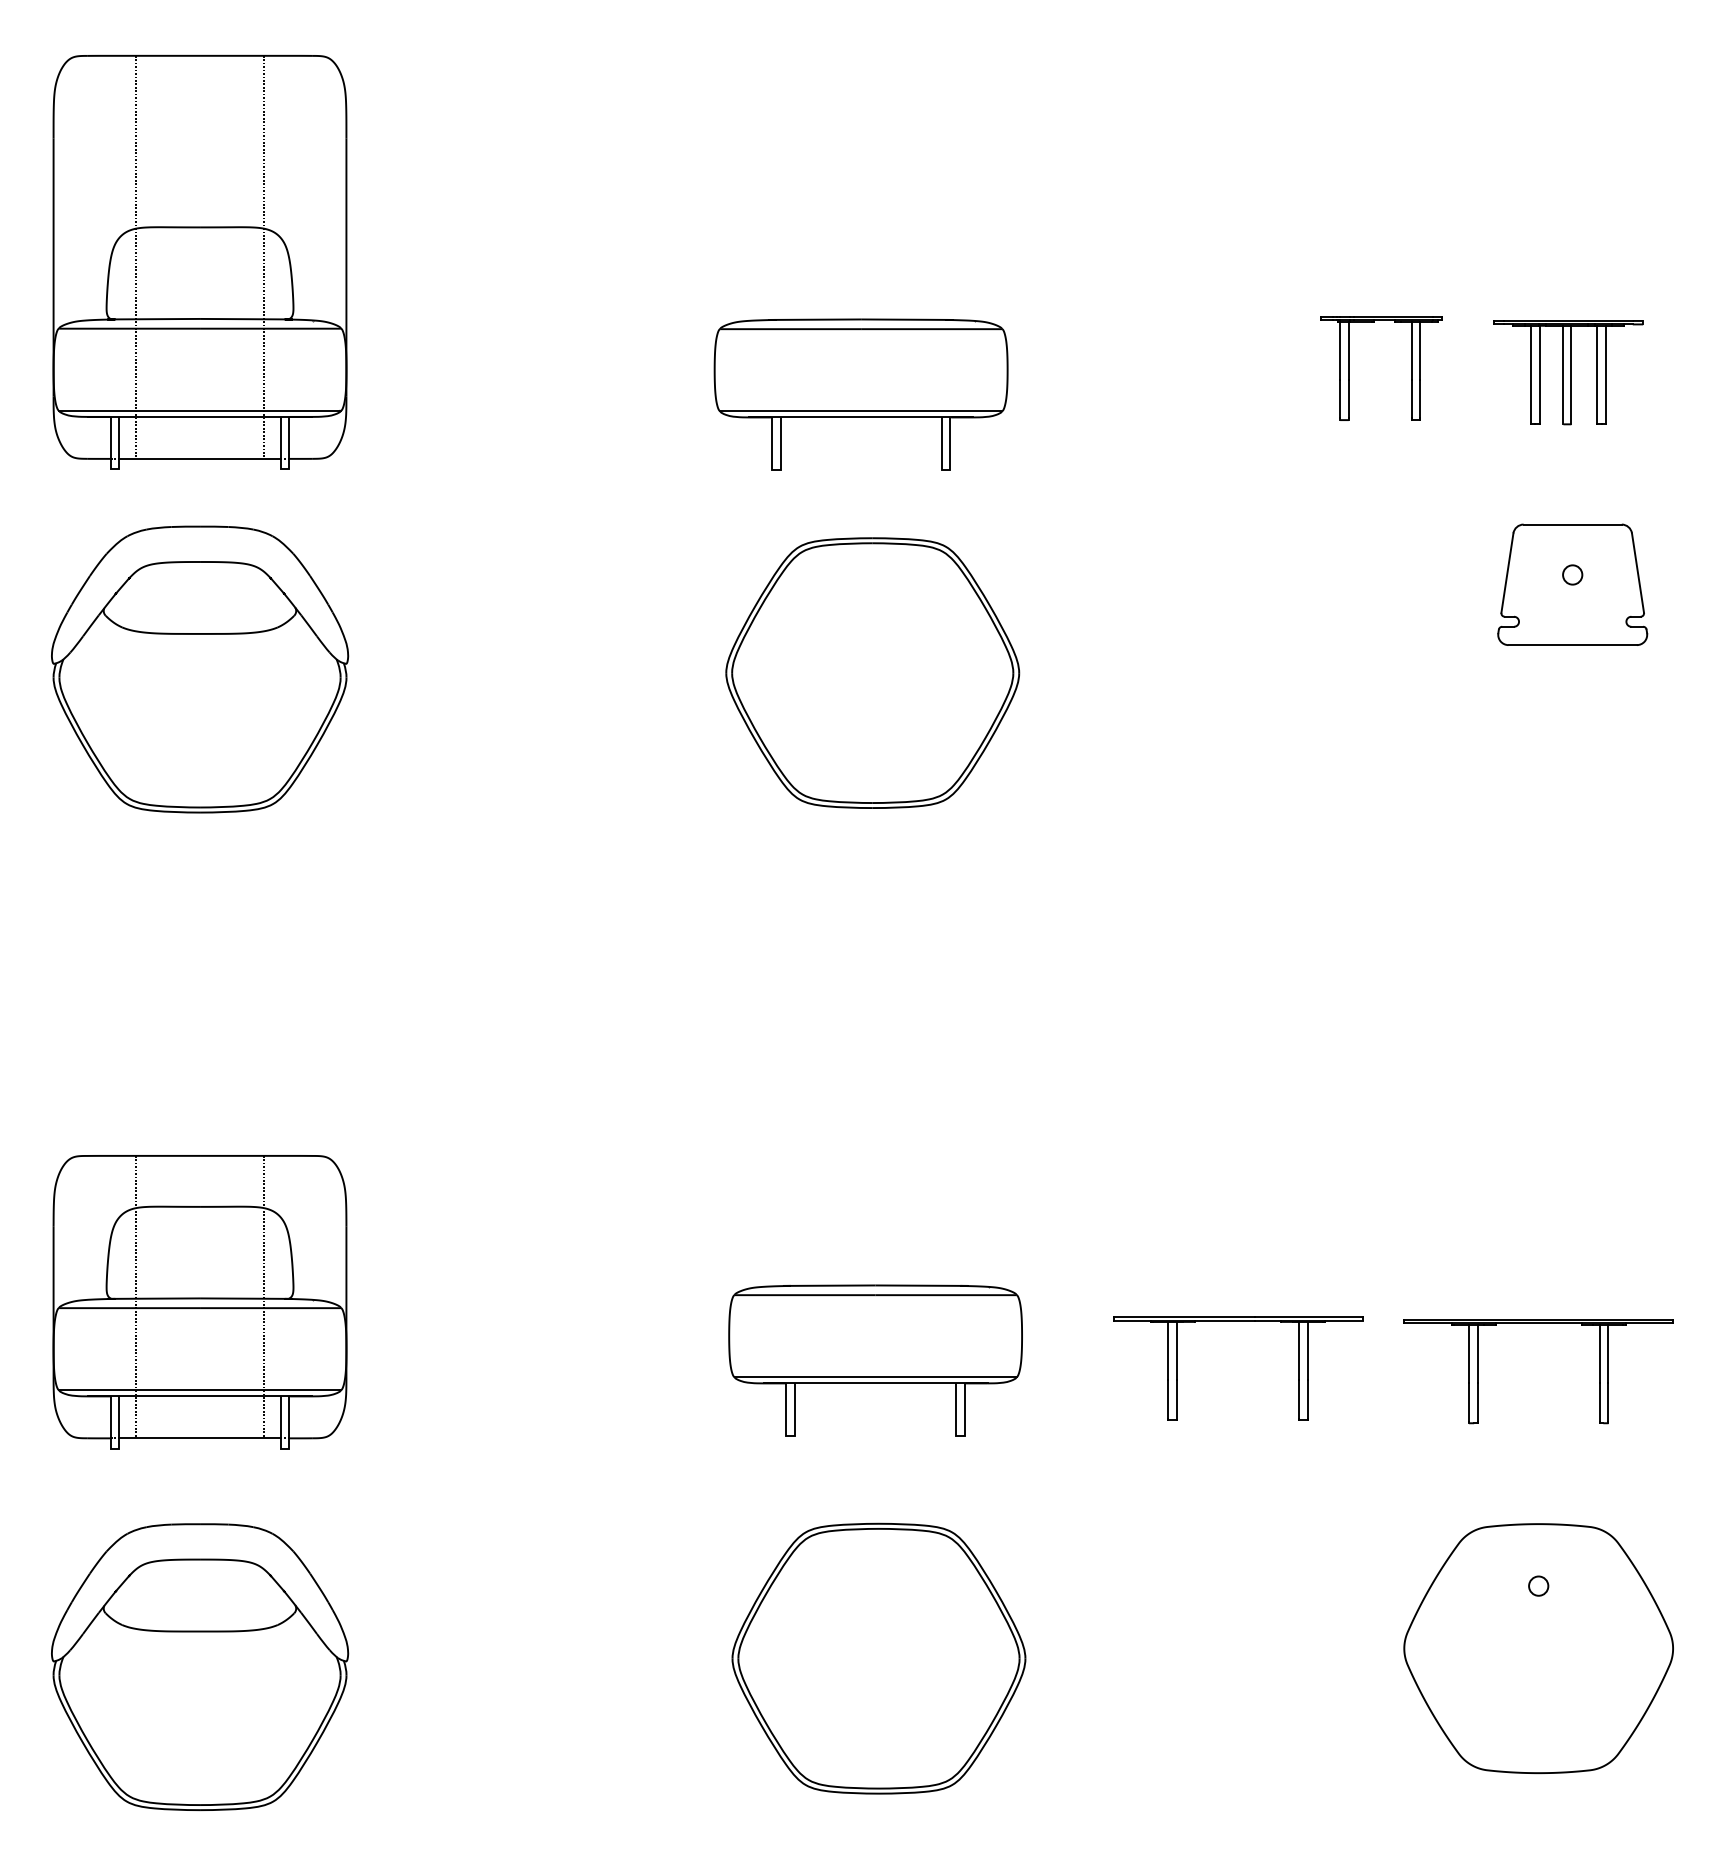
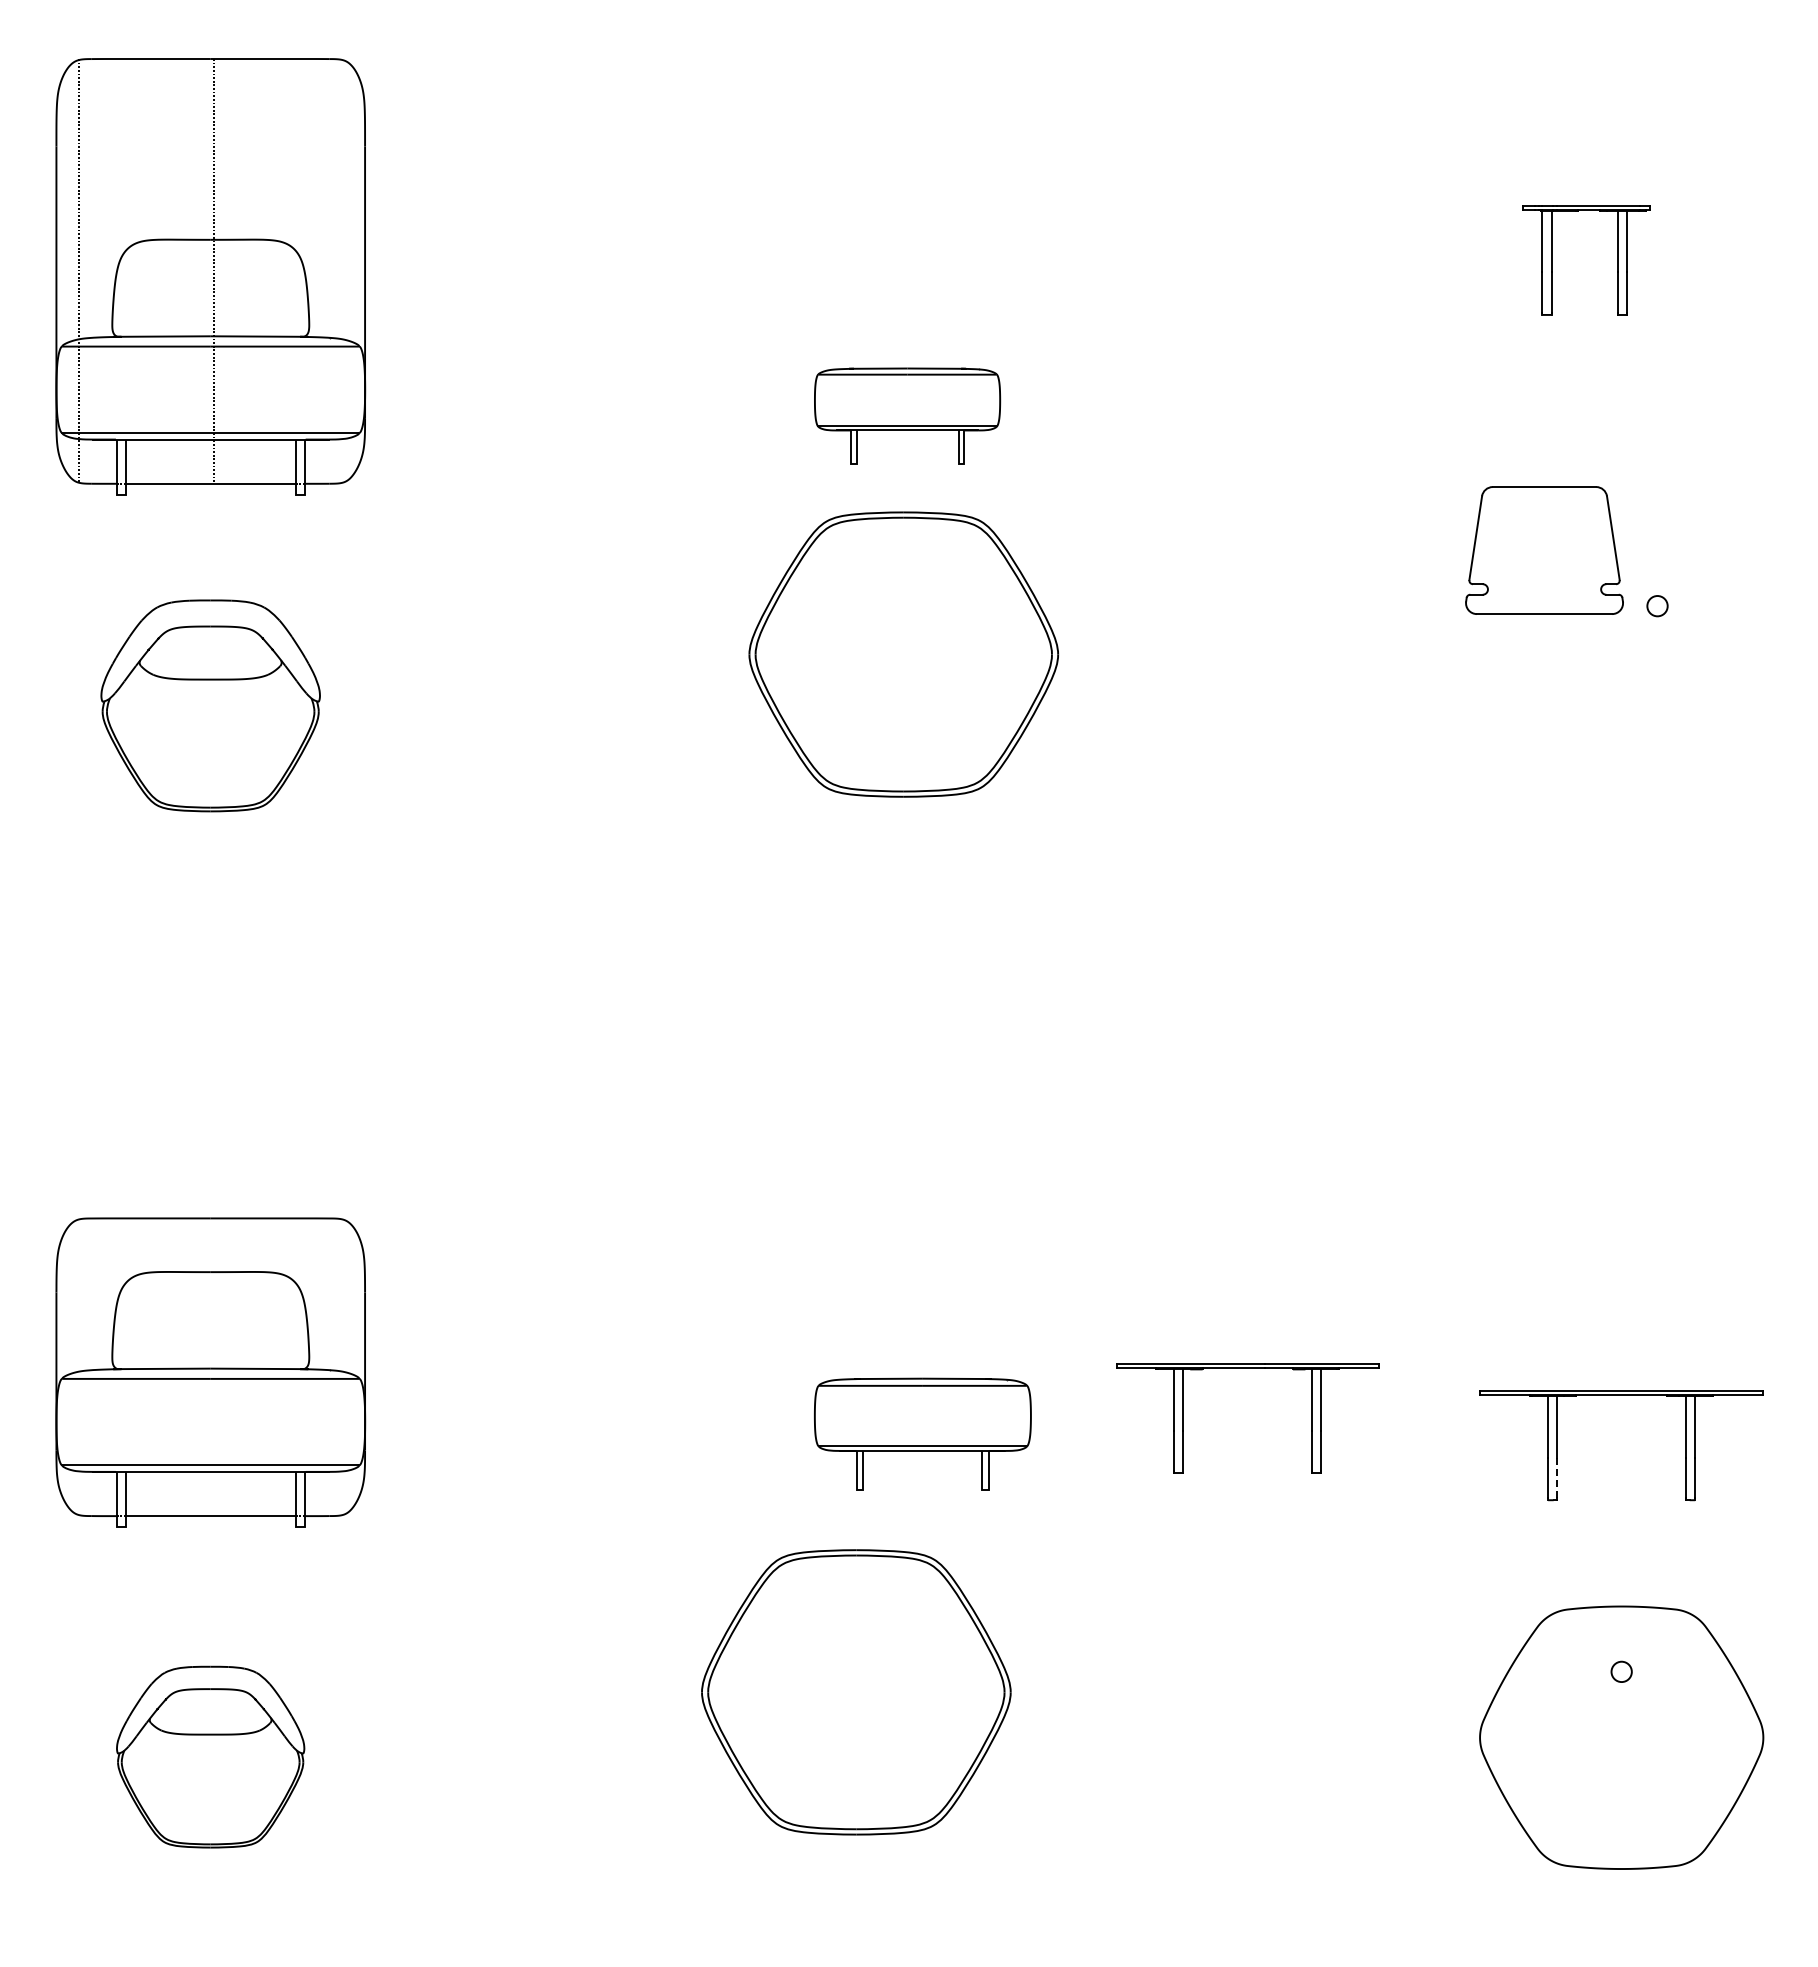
line: (136, 257) -> (79, 271), moved
line: (264, 257) -> (214, 271), moved
part: (1411, 368) -> (1617, 260), moved
part: (1568, 372) -> (1653, 392), removed
part: (861, 394) -> (907, 415), size x0.6
part: (1572, 584) -> (1544, 550), moved
part: (199, 669) -> (210, 705), size x0.7
part: (872, 673) -> (903, 654), moved
line: (136, 1297) -> (143, 1367), removed
line: (264, 1297) -> (278, 1367), removed
part: (1237, 1321) -> (1247, 1368), moved
part: (875, 1359) -> (922, 1433), size x0.7
line: (1477, 1402) -> (1557, 1478), solid -> dashed
part: (879, 1658) -> (856, 1692), moved
part: (199, 1666) -> (210, 1756), size x0.6

